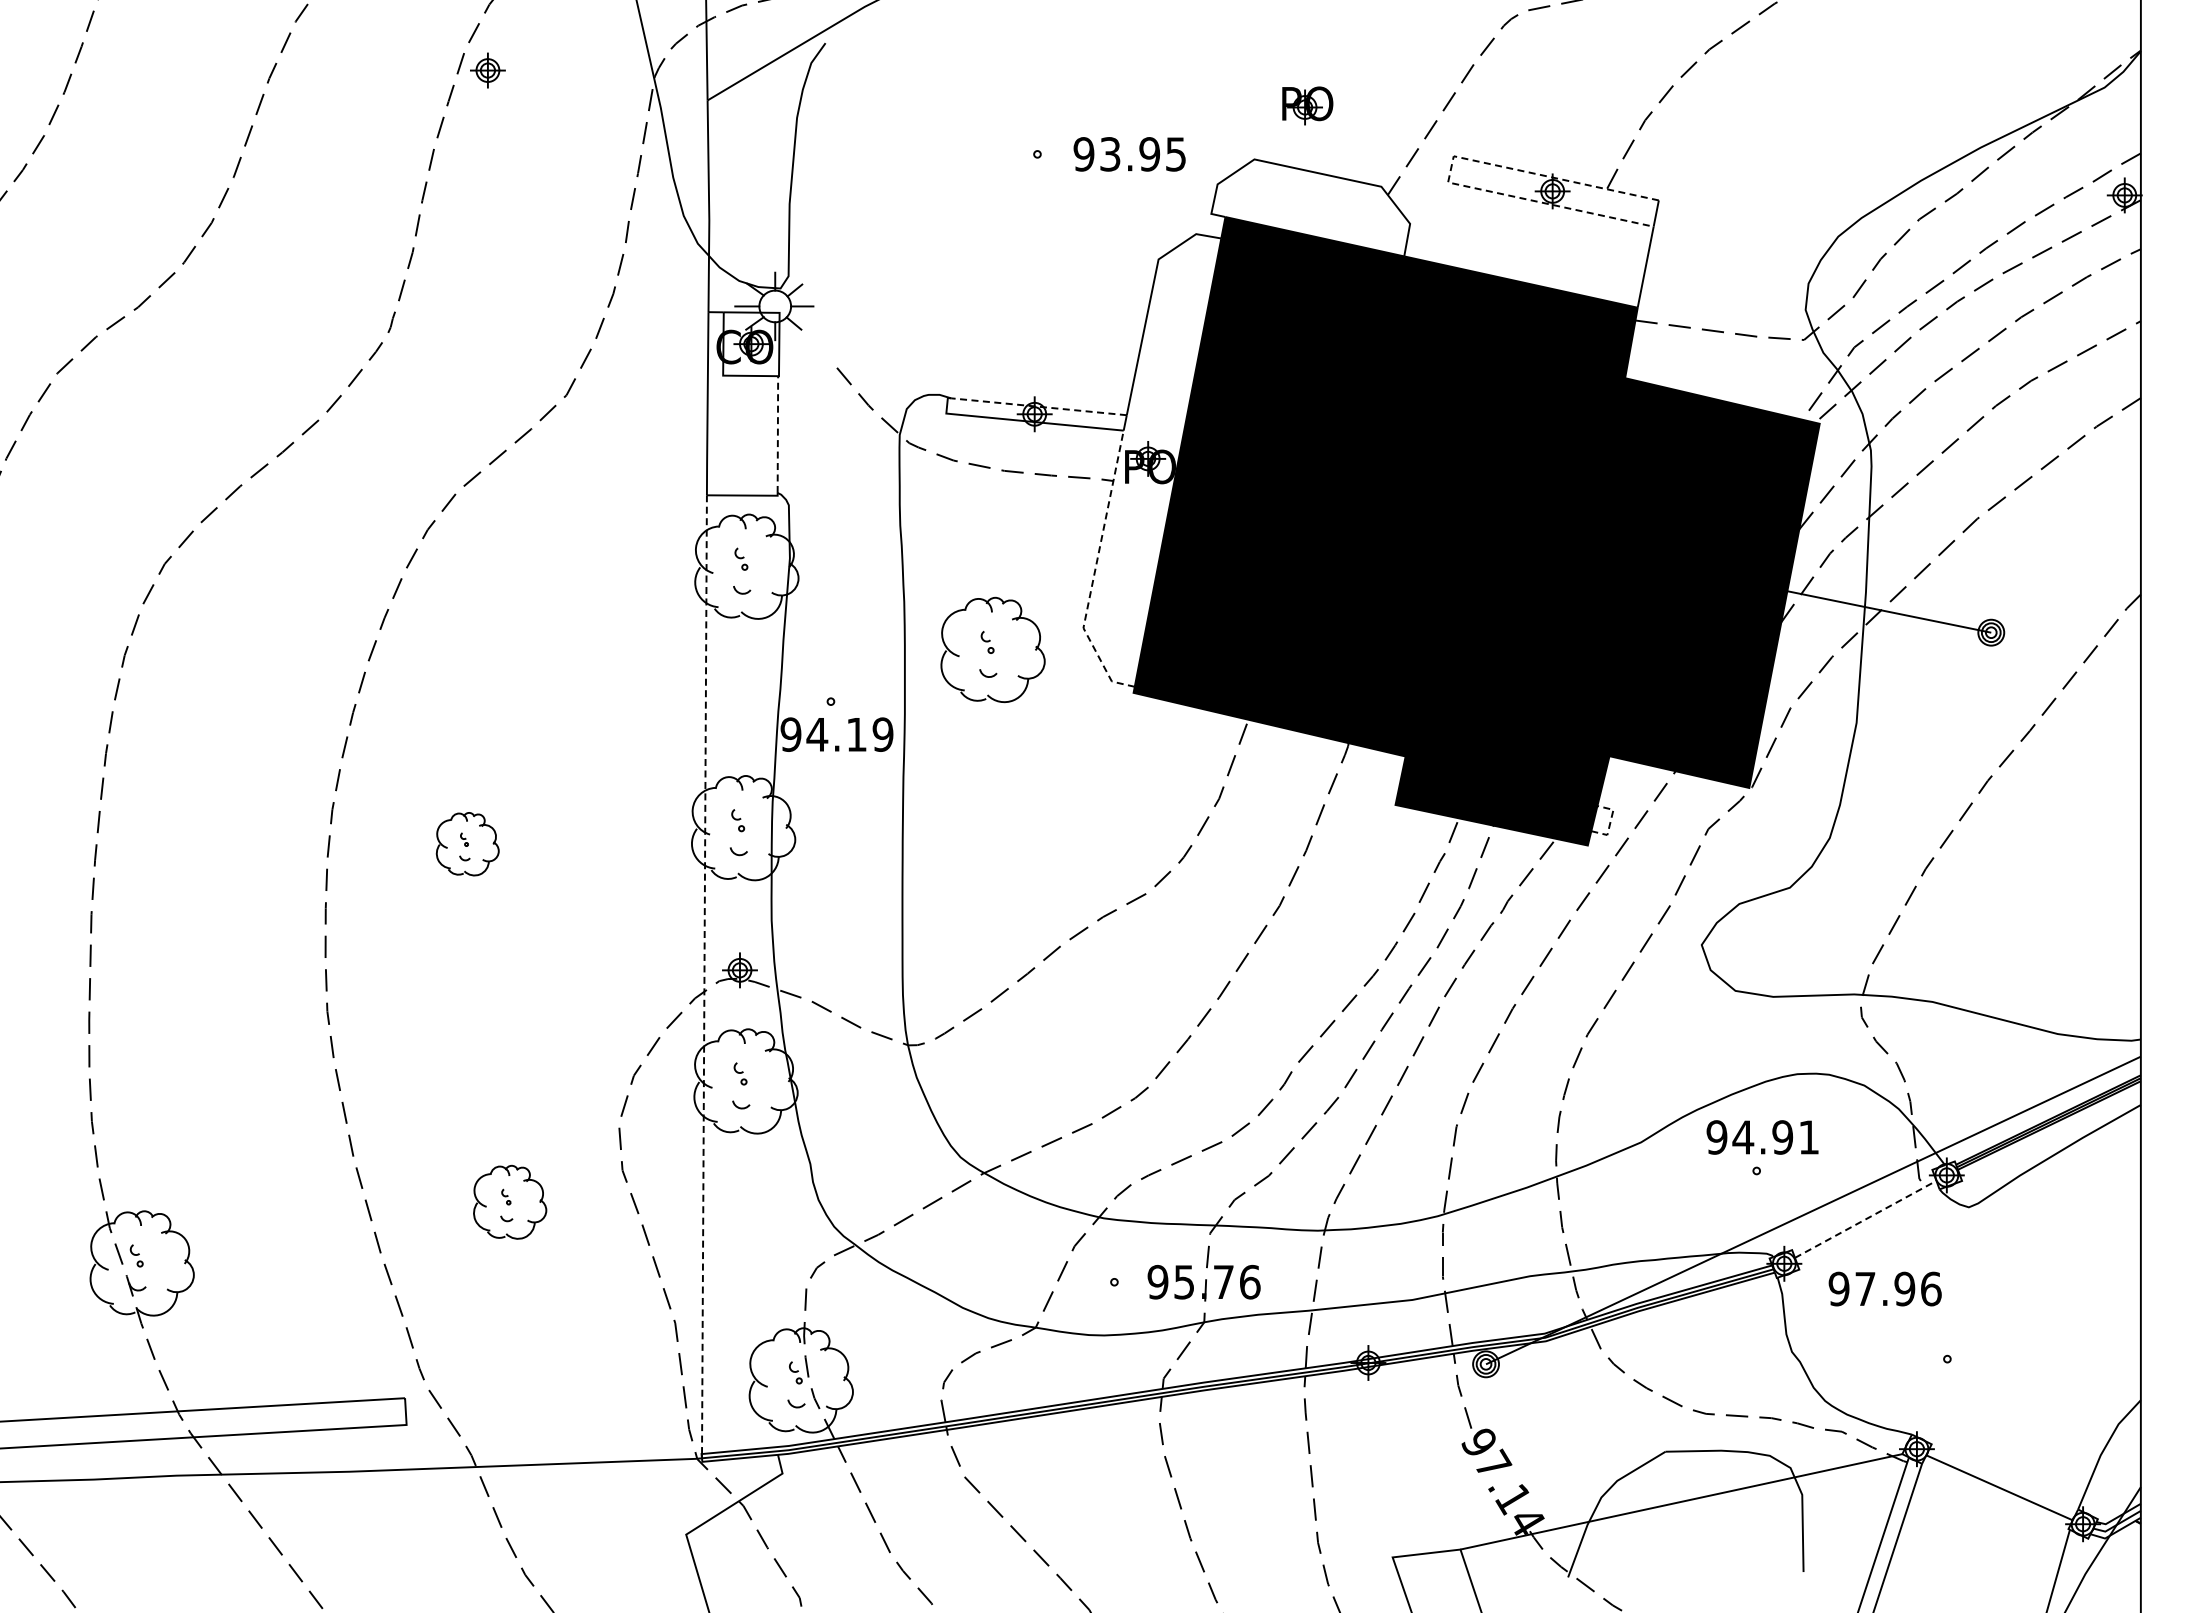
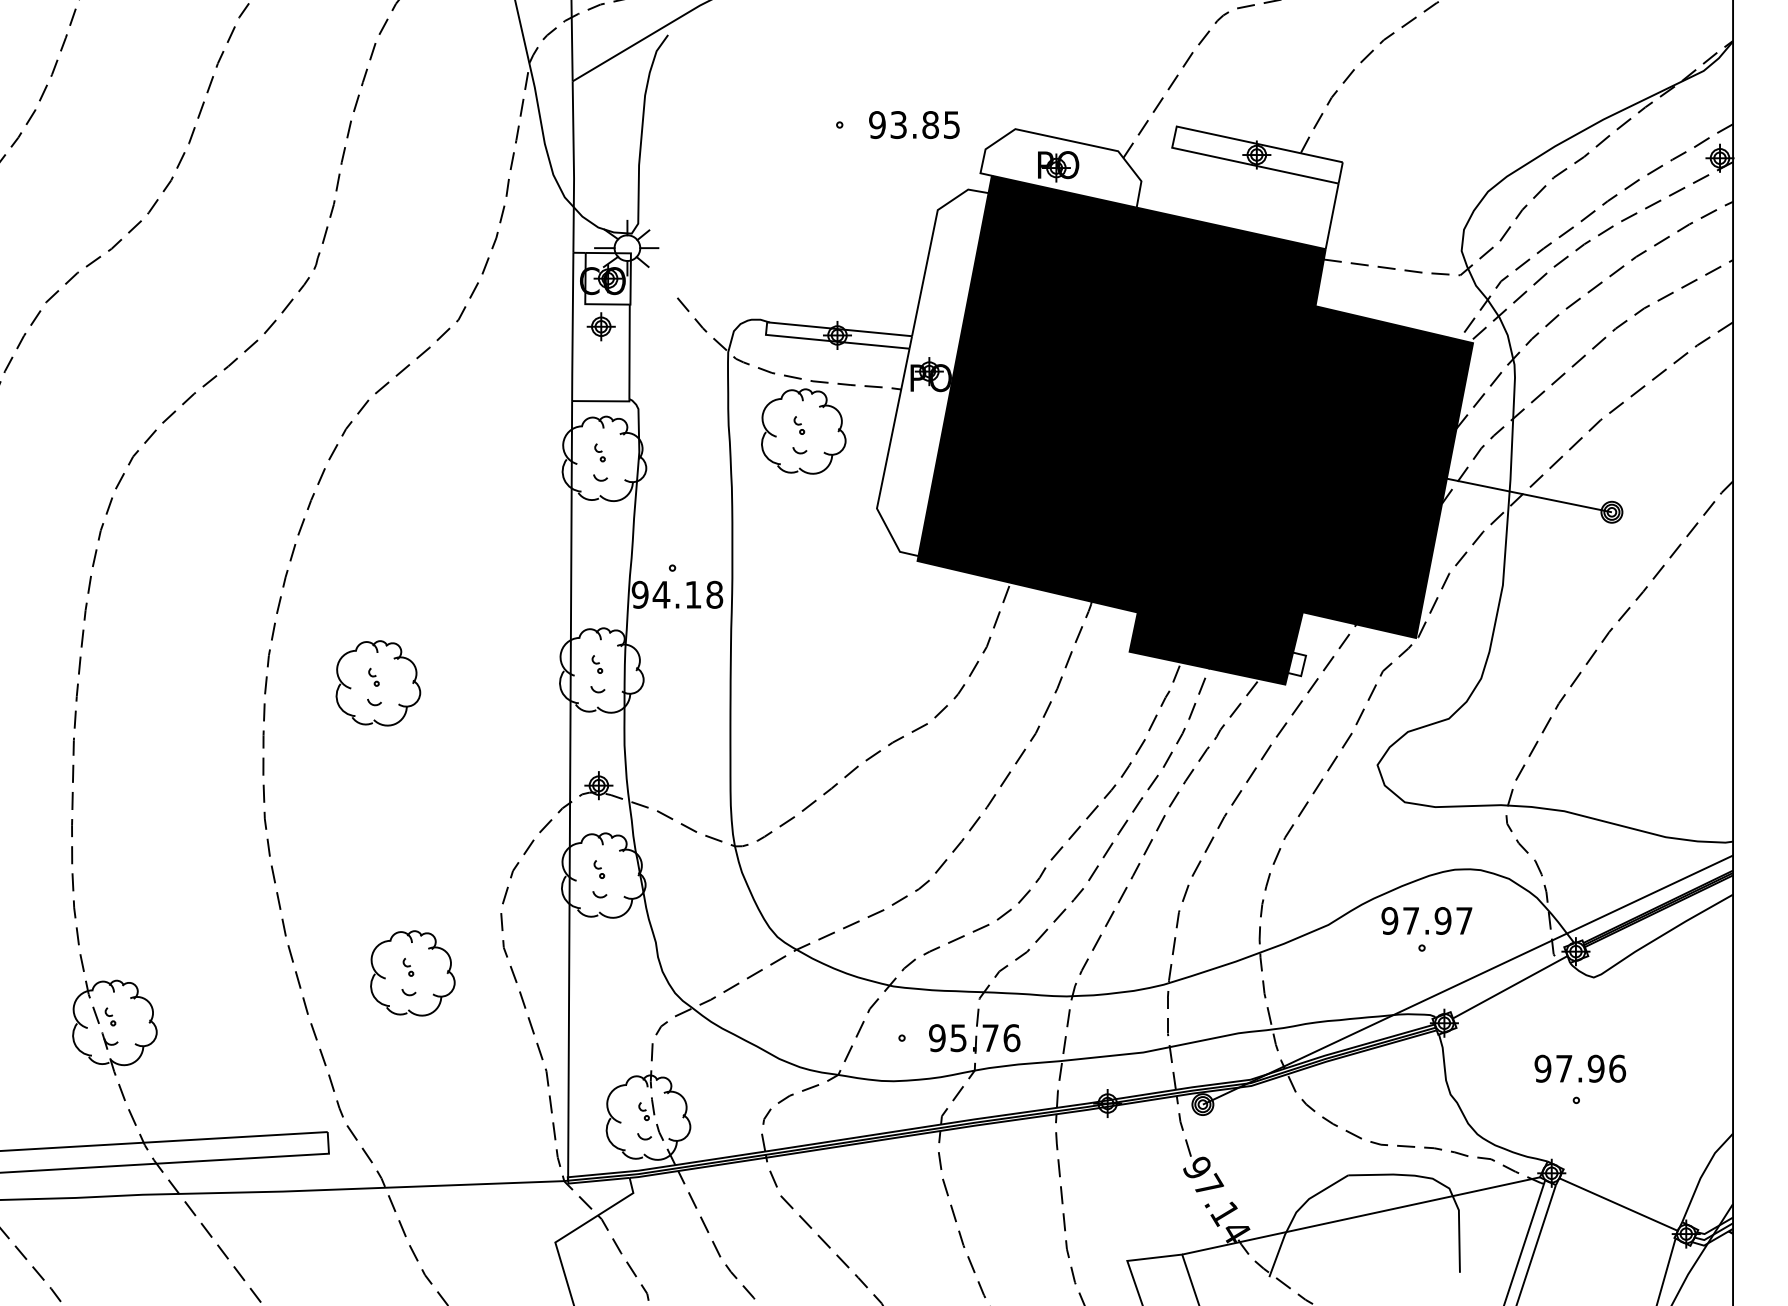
part: (487, 70) -> (600, 326), moved
part: (1307, 105) -> (1058, 166), moved
text: (1149, 154) -> (930, 125), 93.95 -> 93.85
line: (1450, 169) -> (1174, 137), dashed -> solid
line: (1038, 406) -> (840, 329), dashed -> solid
line: (777, 434) -> (629, 351), dashed -> solid
line: (1095, 571) -> (886, 462), dashed -> solid
part: (992, 649) -> (803, 431), moved
text: (882, 734) -> (714, 594), 94.19 -> 94.18
line: (1610, 822) -> (1303, 665), dashed -> solid
part: (467, 844) -> (378, 683), size x1.67
line: (704, 974) -> (570, 789), dashed -> solid
text: (1775, 1137) -> (1437, 920), 94.91 -> 97.97
part: (509, 1202) -> (412, 973), size x1.43
line: (1865, 1219) -> (1510, 987), dashed -> solid
text: (1884, 1288) -> (1579, 1068), moved

